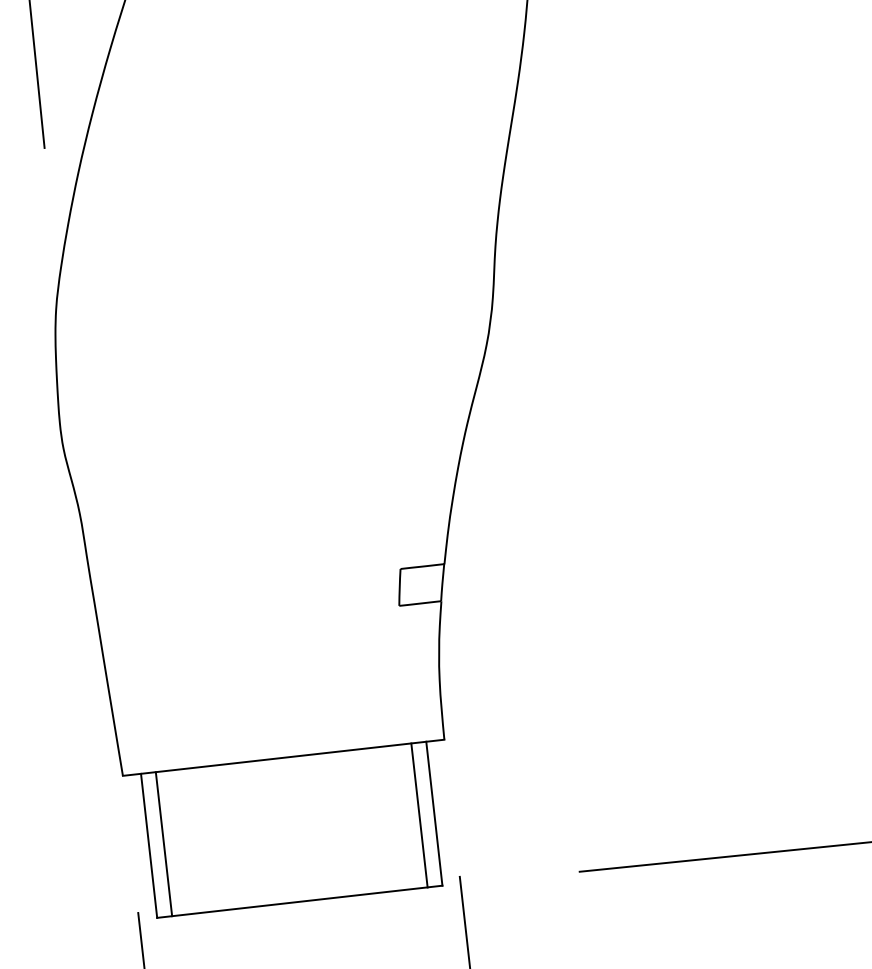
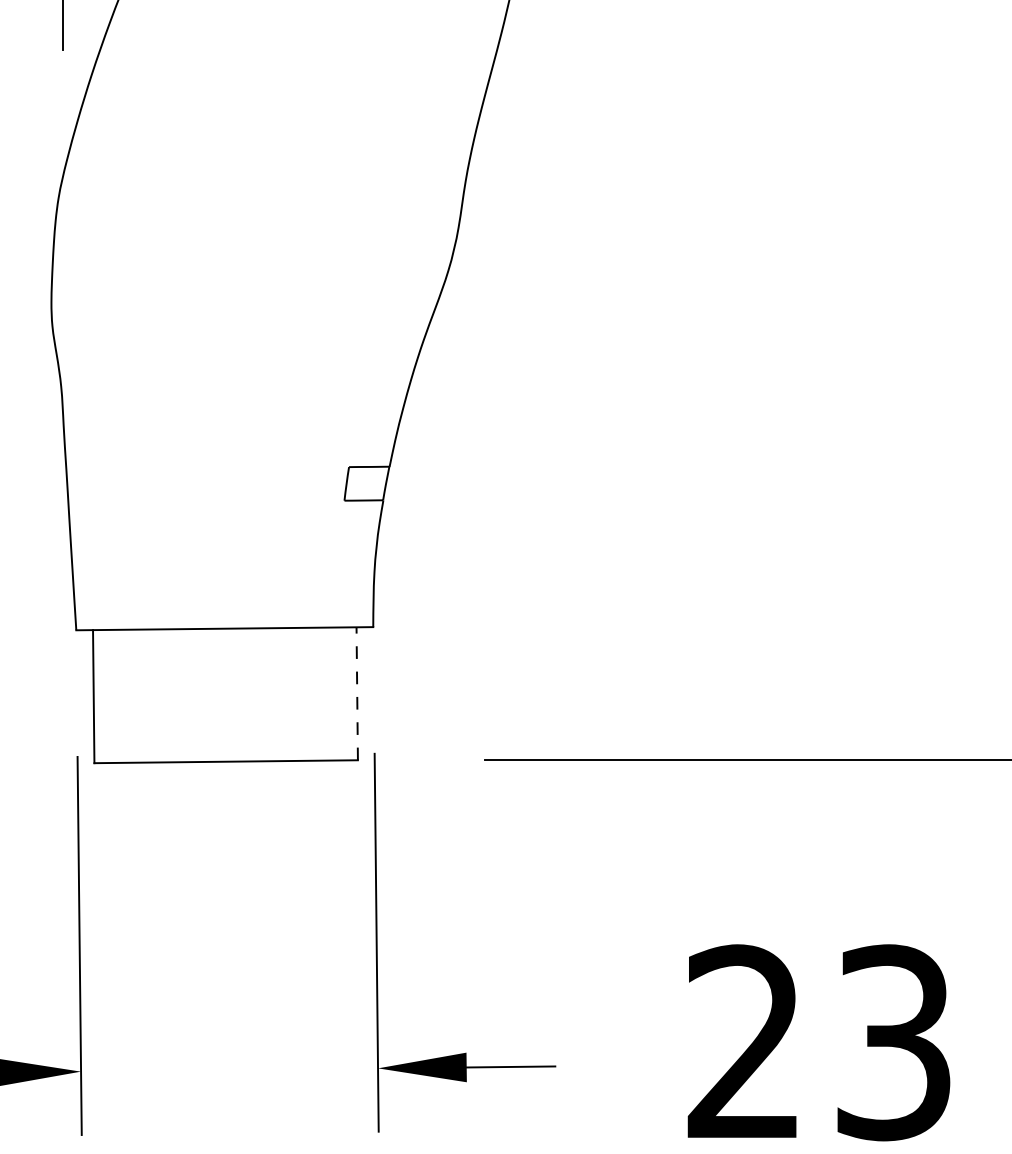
line: (434, 813) -> (357, 693), solid -> dashed
line: (419, 814) -> (343, 693), removed
line: (164, 844) -> (107, 696), removed

